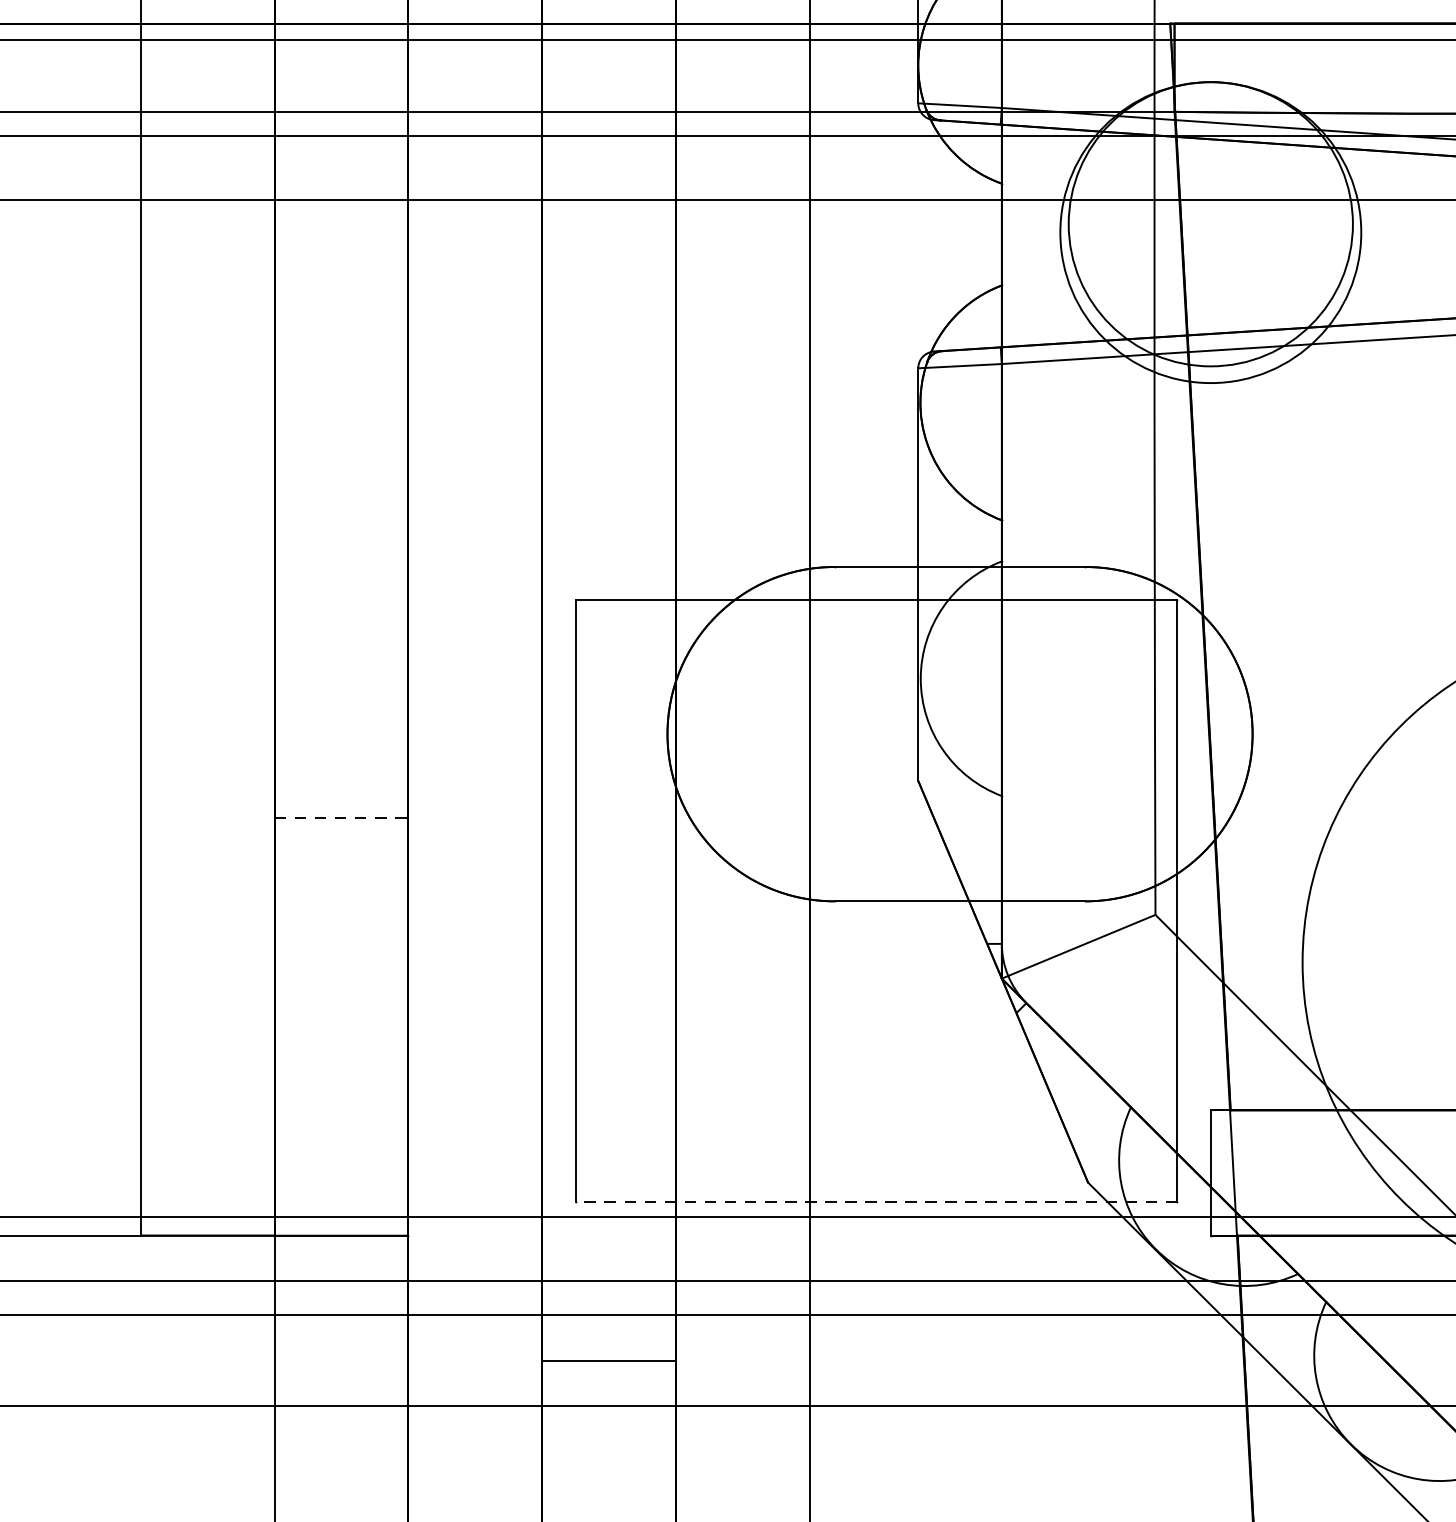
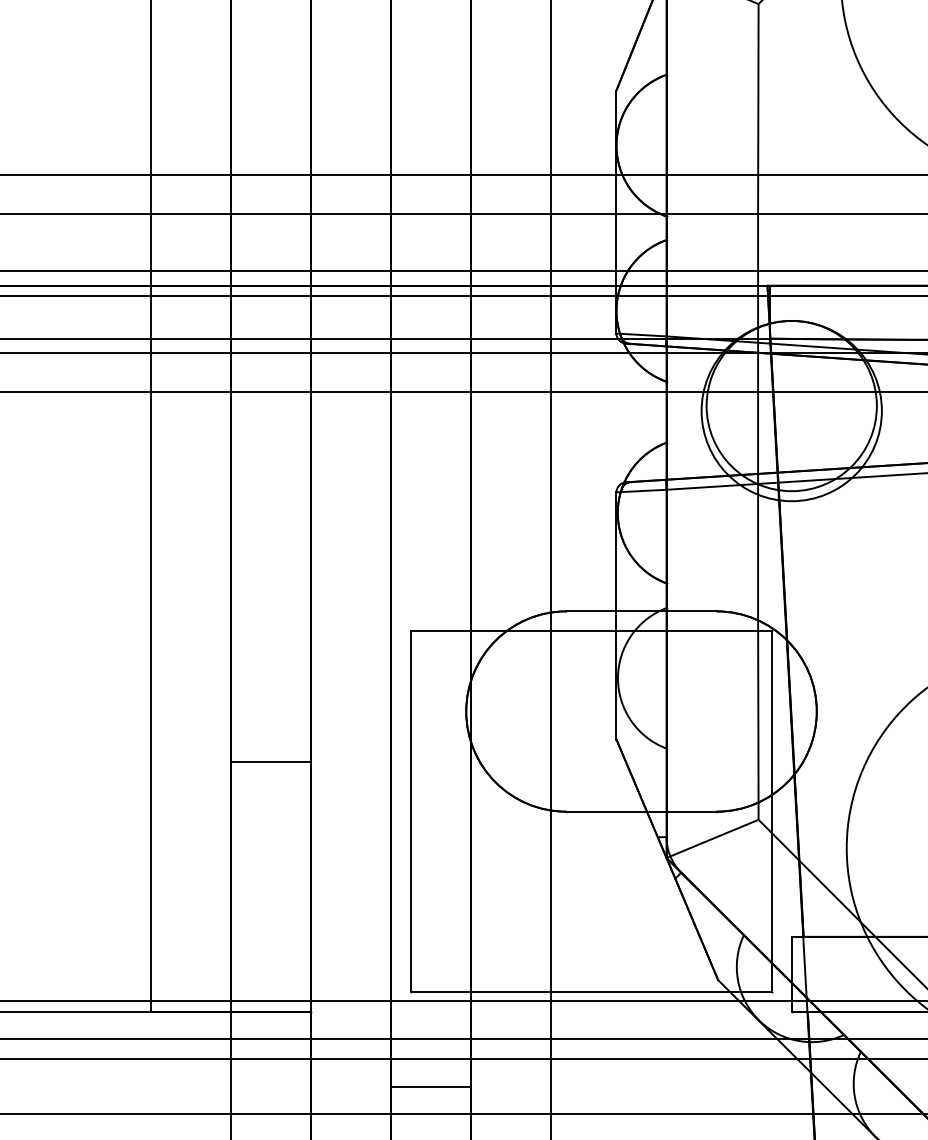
line: (342, 817) -> (271, 761), dashed -> solid
line: (874, 1201) -> (590, 991), dashed -> solid

